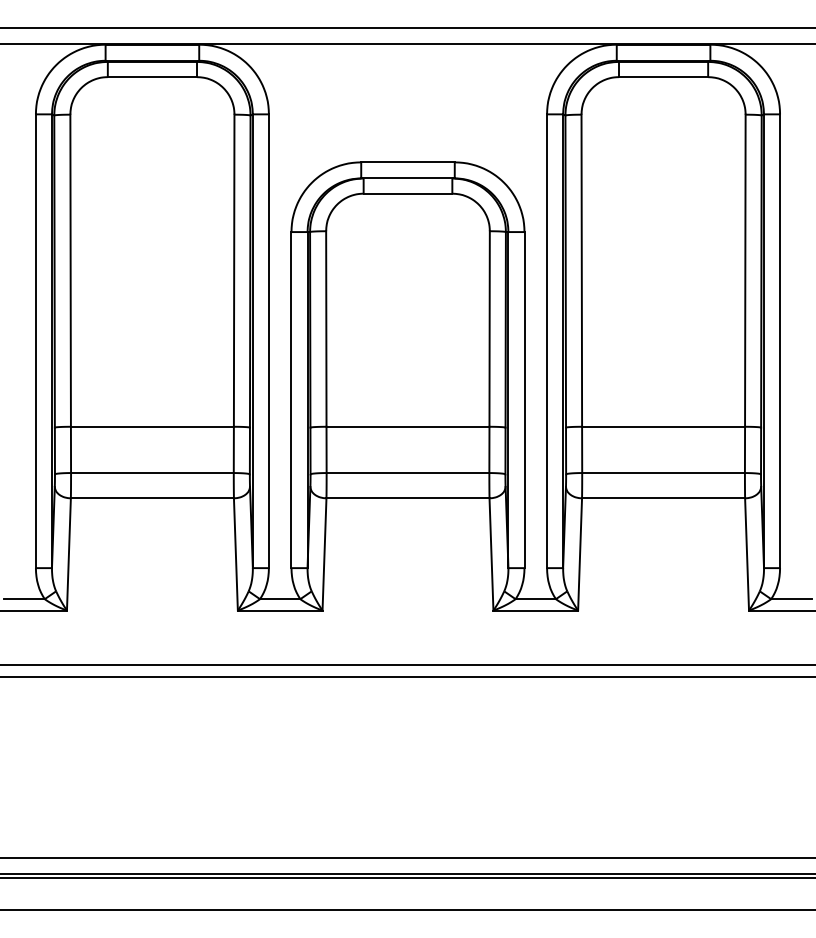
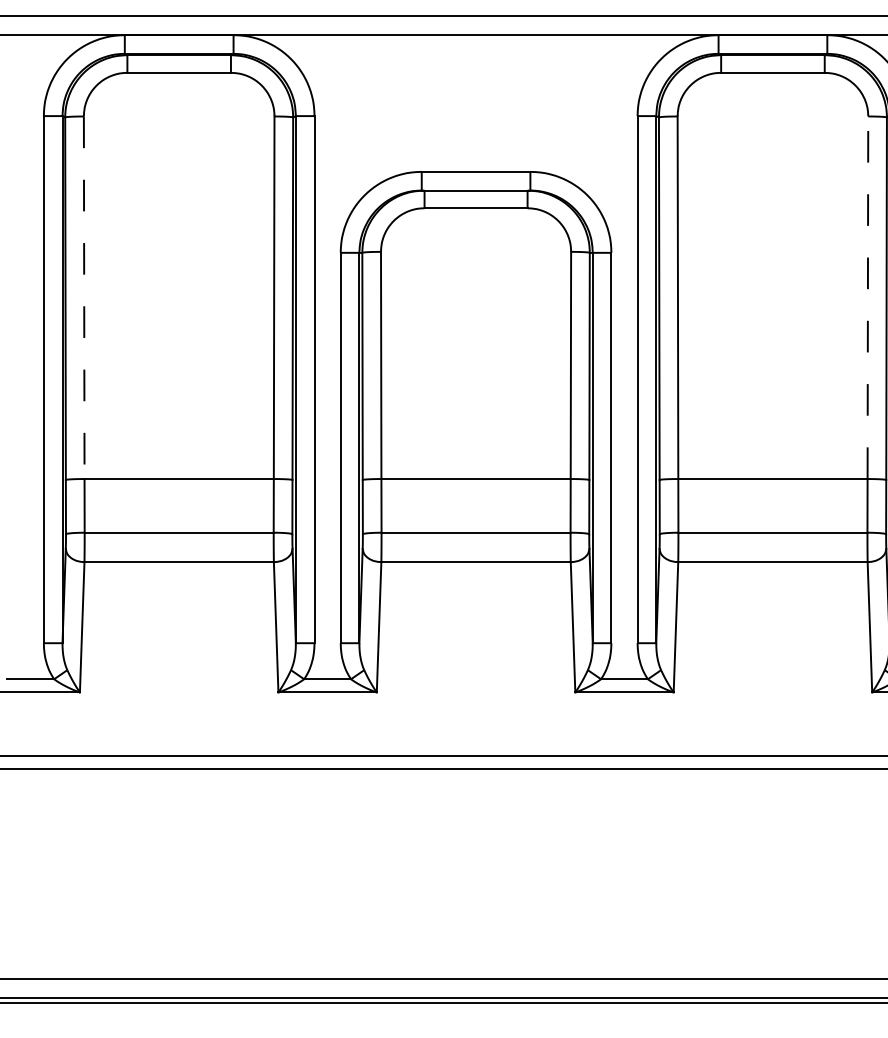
line: (745, 270) -> (868, 297), solid -> dashed
line: (70, 271) -> (84, 298), solid -> dashed

